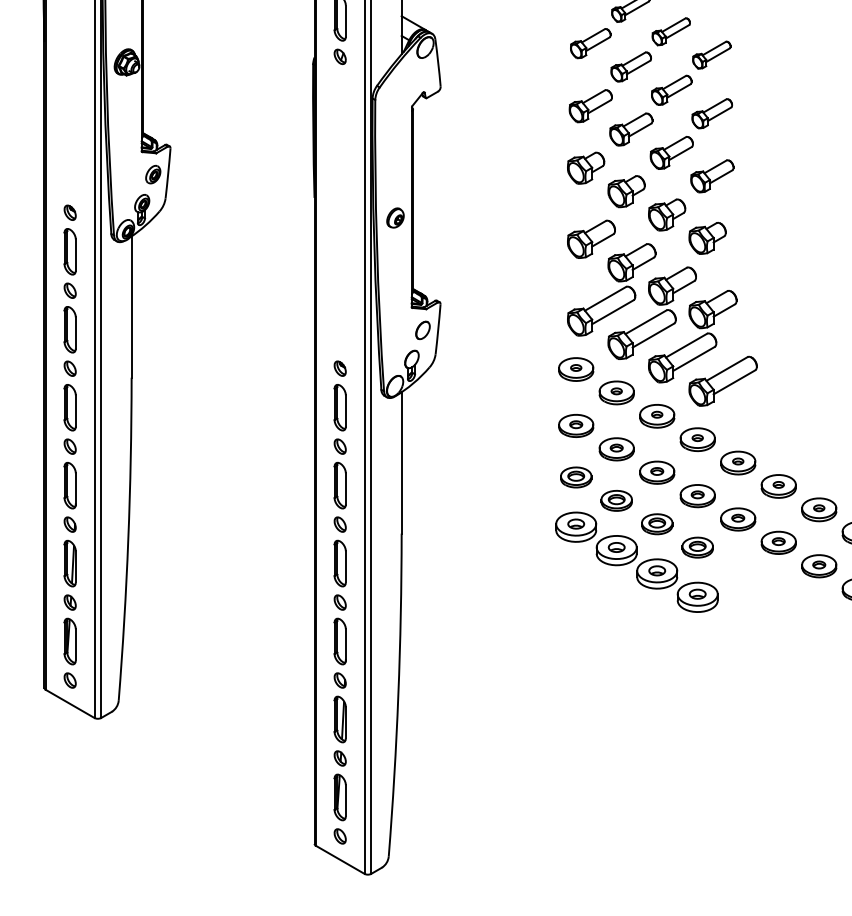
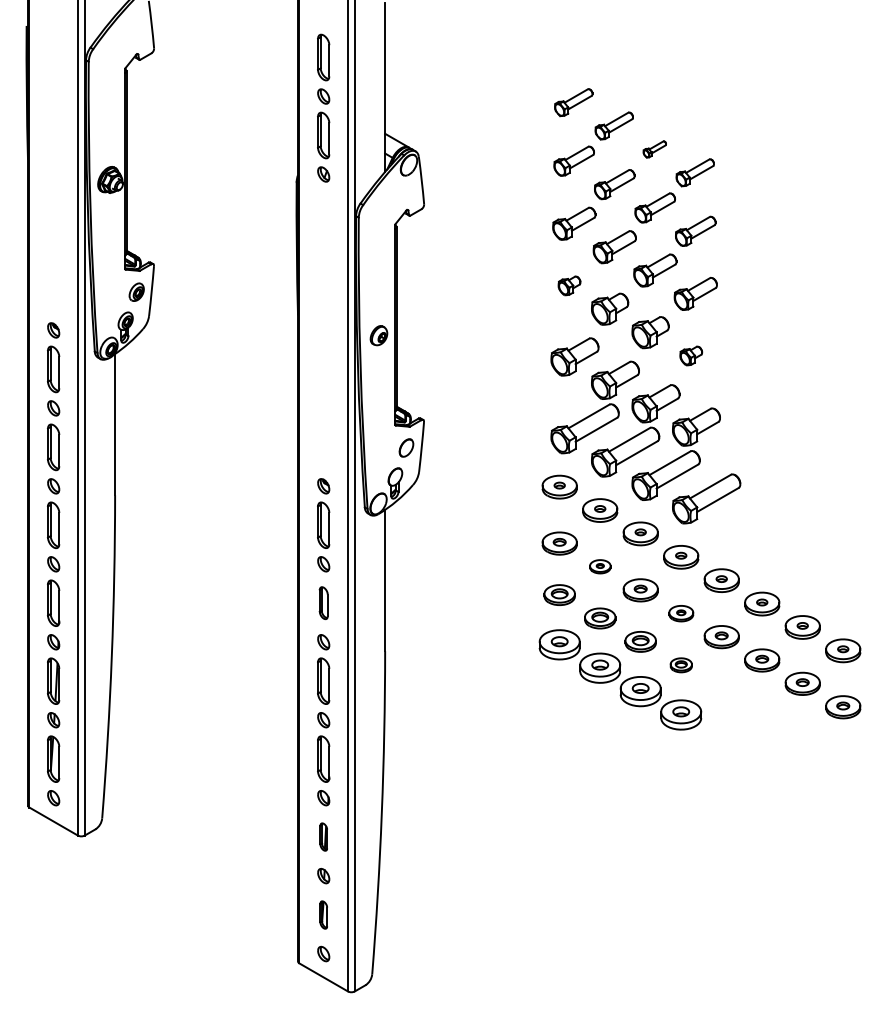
part: (671, 31) -> (654, 149), size x0.6
part: (586, 167) -> (569, 285), size x0.6
part: (708, 237) -> (691, 355), size x0.6
part: (617, 448) -> (600, 566), size x0.6
part: (340, 484) -> (323, 602), size x0.7
part: (698, 495) -> (681, 613), size x0.7
part: (698, 547) -> (681, 665), size x0.7
part: (340, 718) -> (323, 836), size x0.6
part: (340, 796) -> (323, 914), size x0.6

